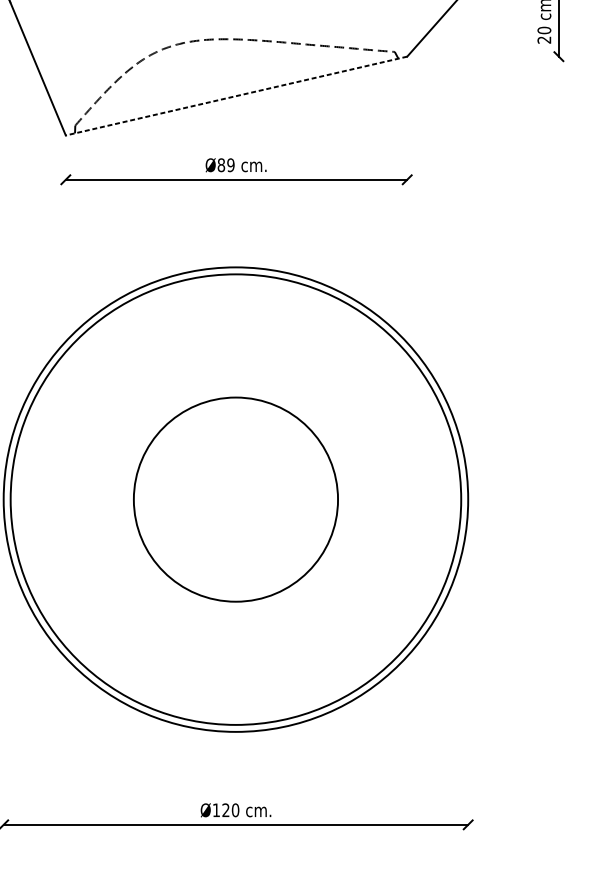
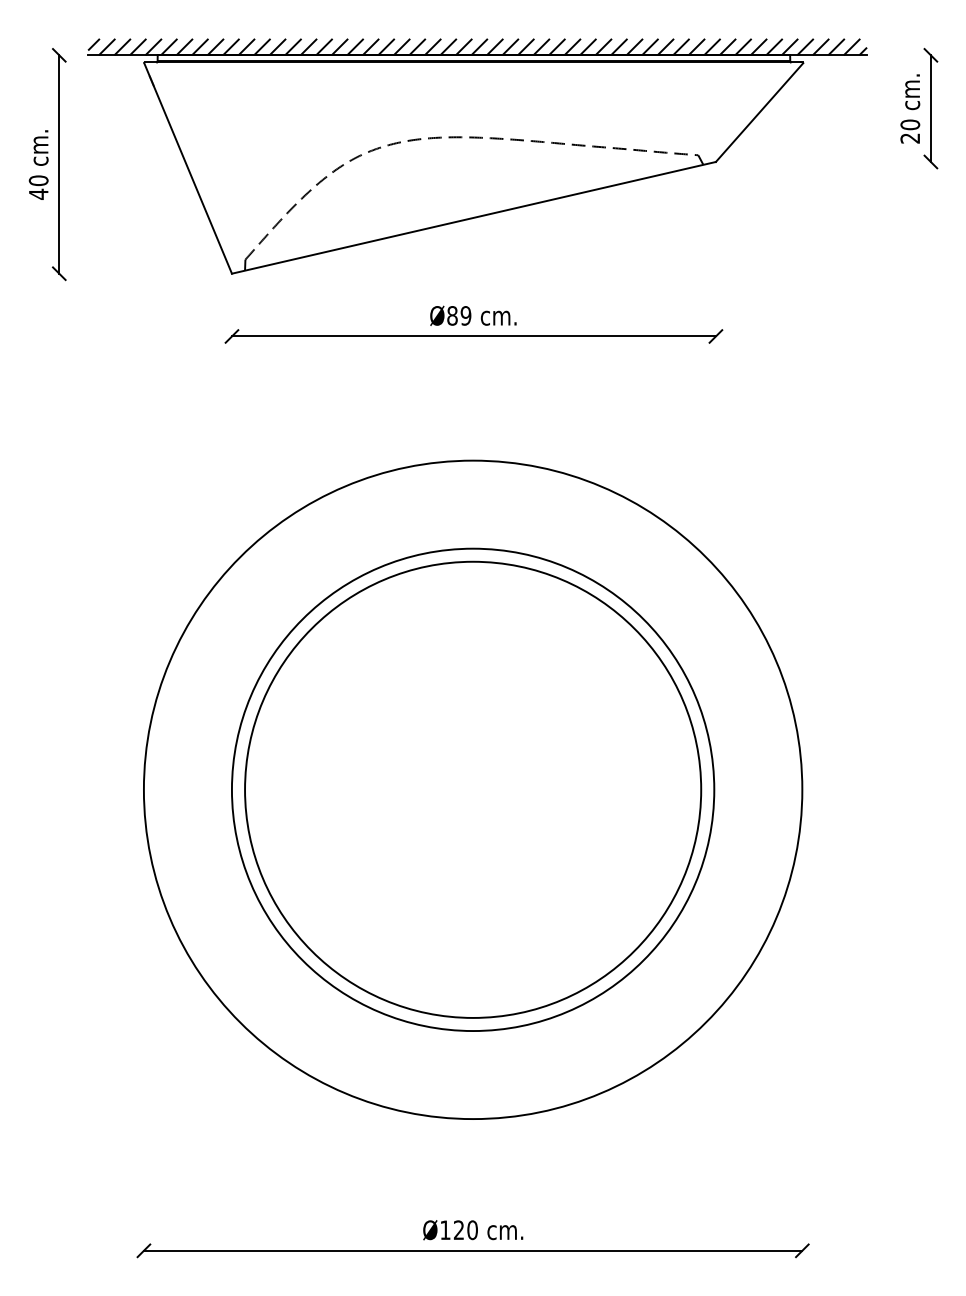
line: (236, 95) -> (473, 217), dashed -> solid
circle: (235, 499) -> (472, 789), size x1.67
circle: (236, 499) -> (473, 789), size x0.71

